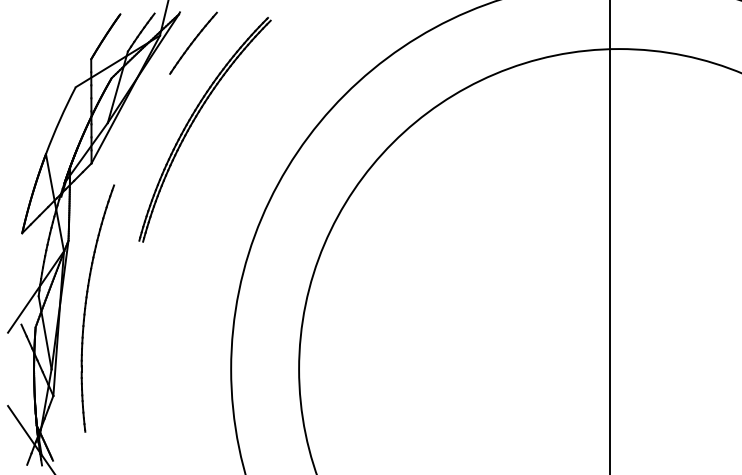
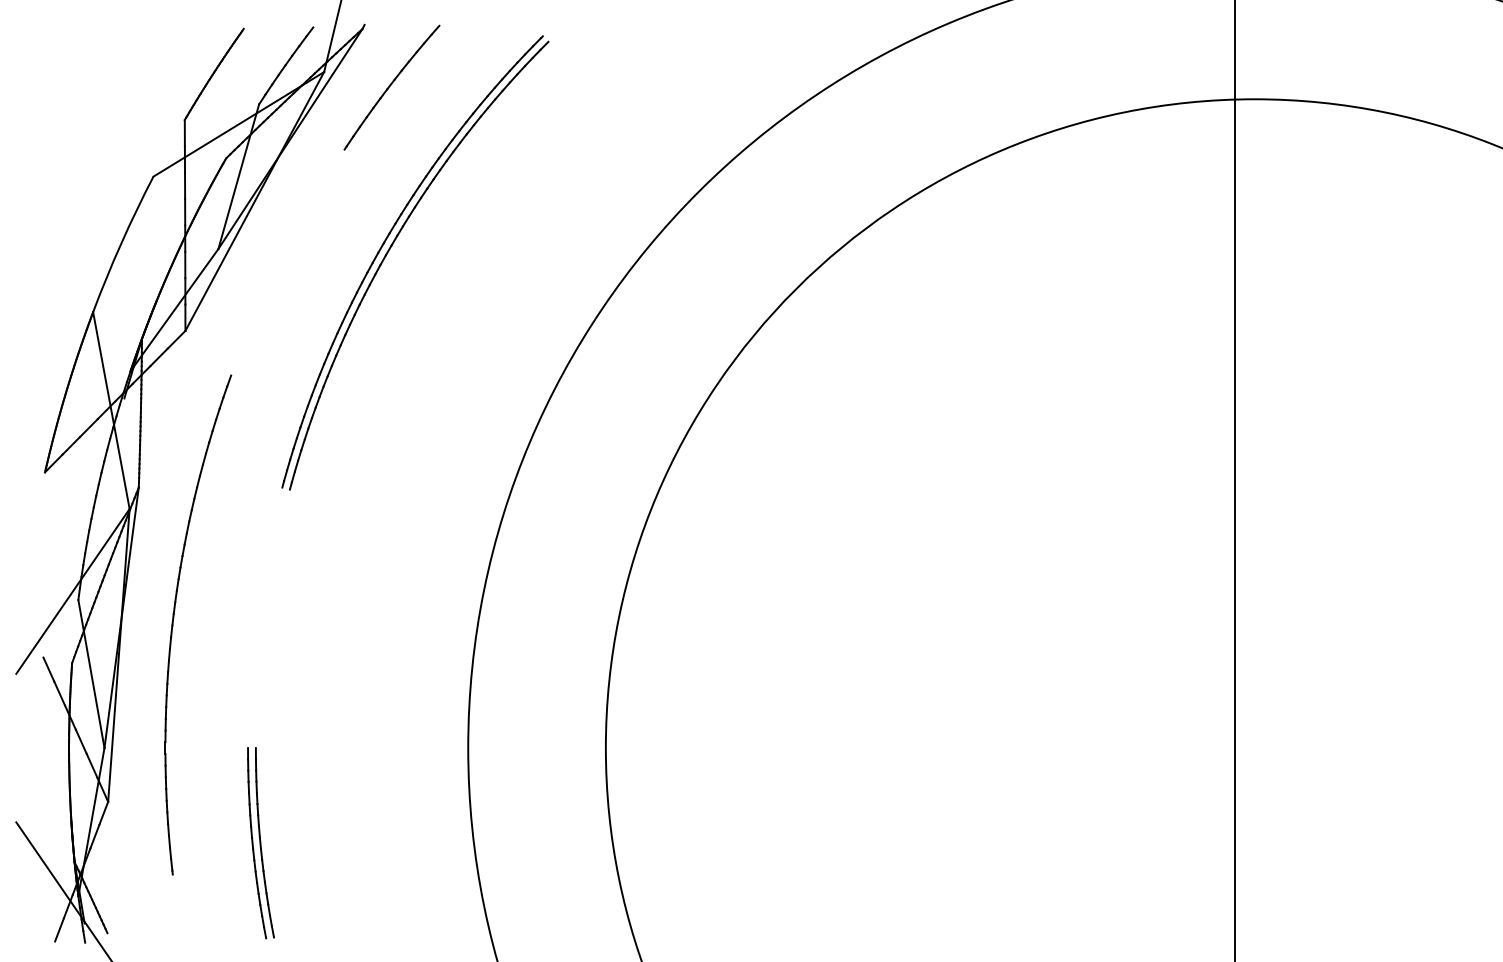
part: (128, 416) -> (260, 843), added

